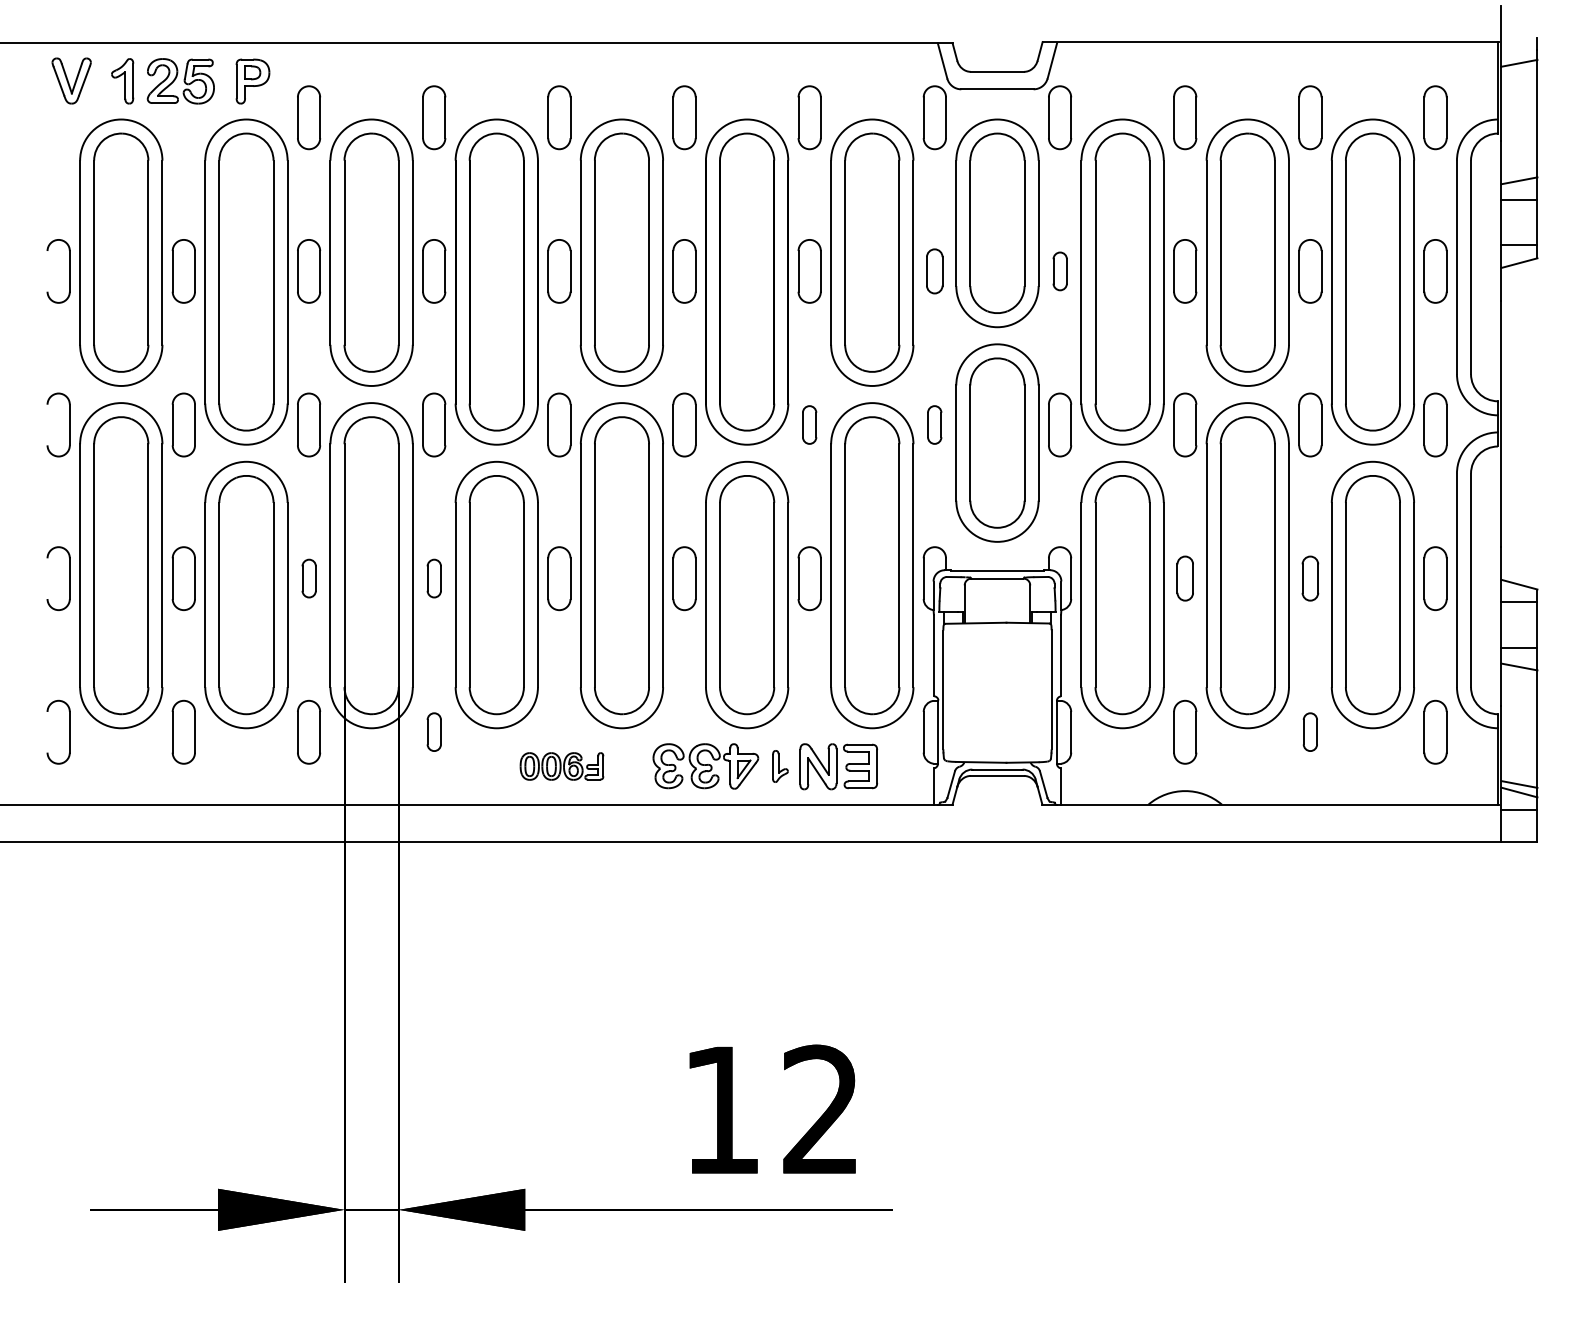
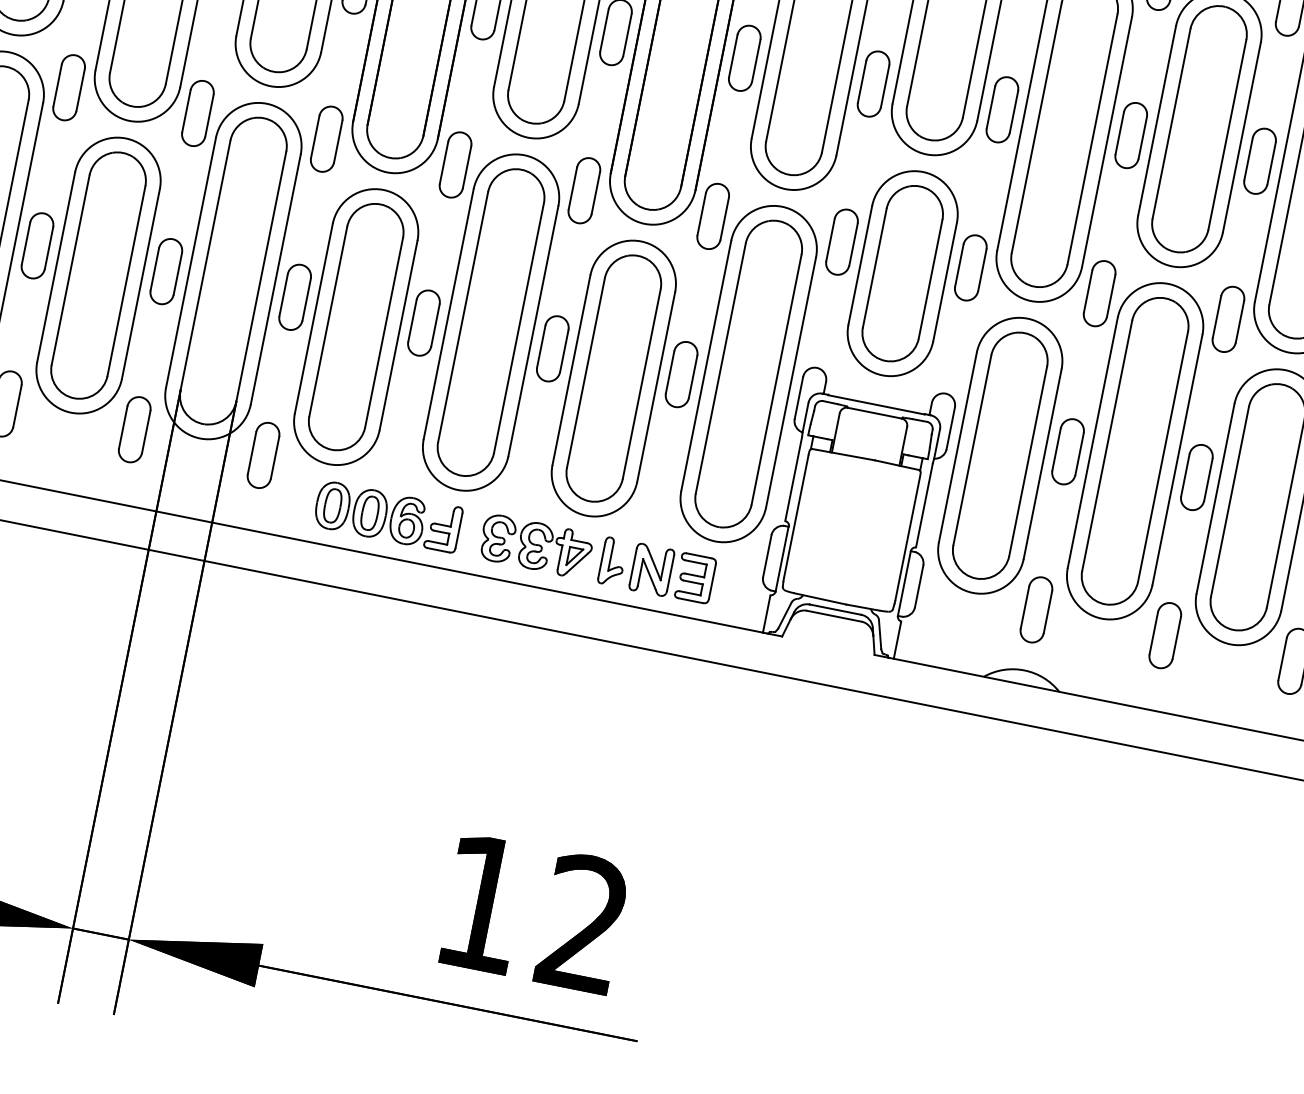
part: (934, 271) -> (873, 84), size x1.43
part: (1060, 271) -> (1002, 110), size x1.67
part: (809, 424) -> (713, 215), size x1.67
part: (934, 424) -> (841, 241), size x1.67
part: (309, 578) -> (166, 271), size x1.67
part: (434, 578) -> (295, 297), size x1.67
part: (1185, 578) -> (1068, 451), size x1.43
part: (1310, 578) -> (1197, 477), size x1.43
part: (434, 731) -> (264, 454), size x1.67
part: (1310, 731) -> (1165, 634), size x1.67
part: (561, 766) -> (387, 516), size x1.67
part: (780, 766) -> (612, 561), size x1.43

